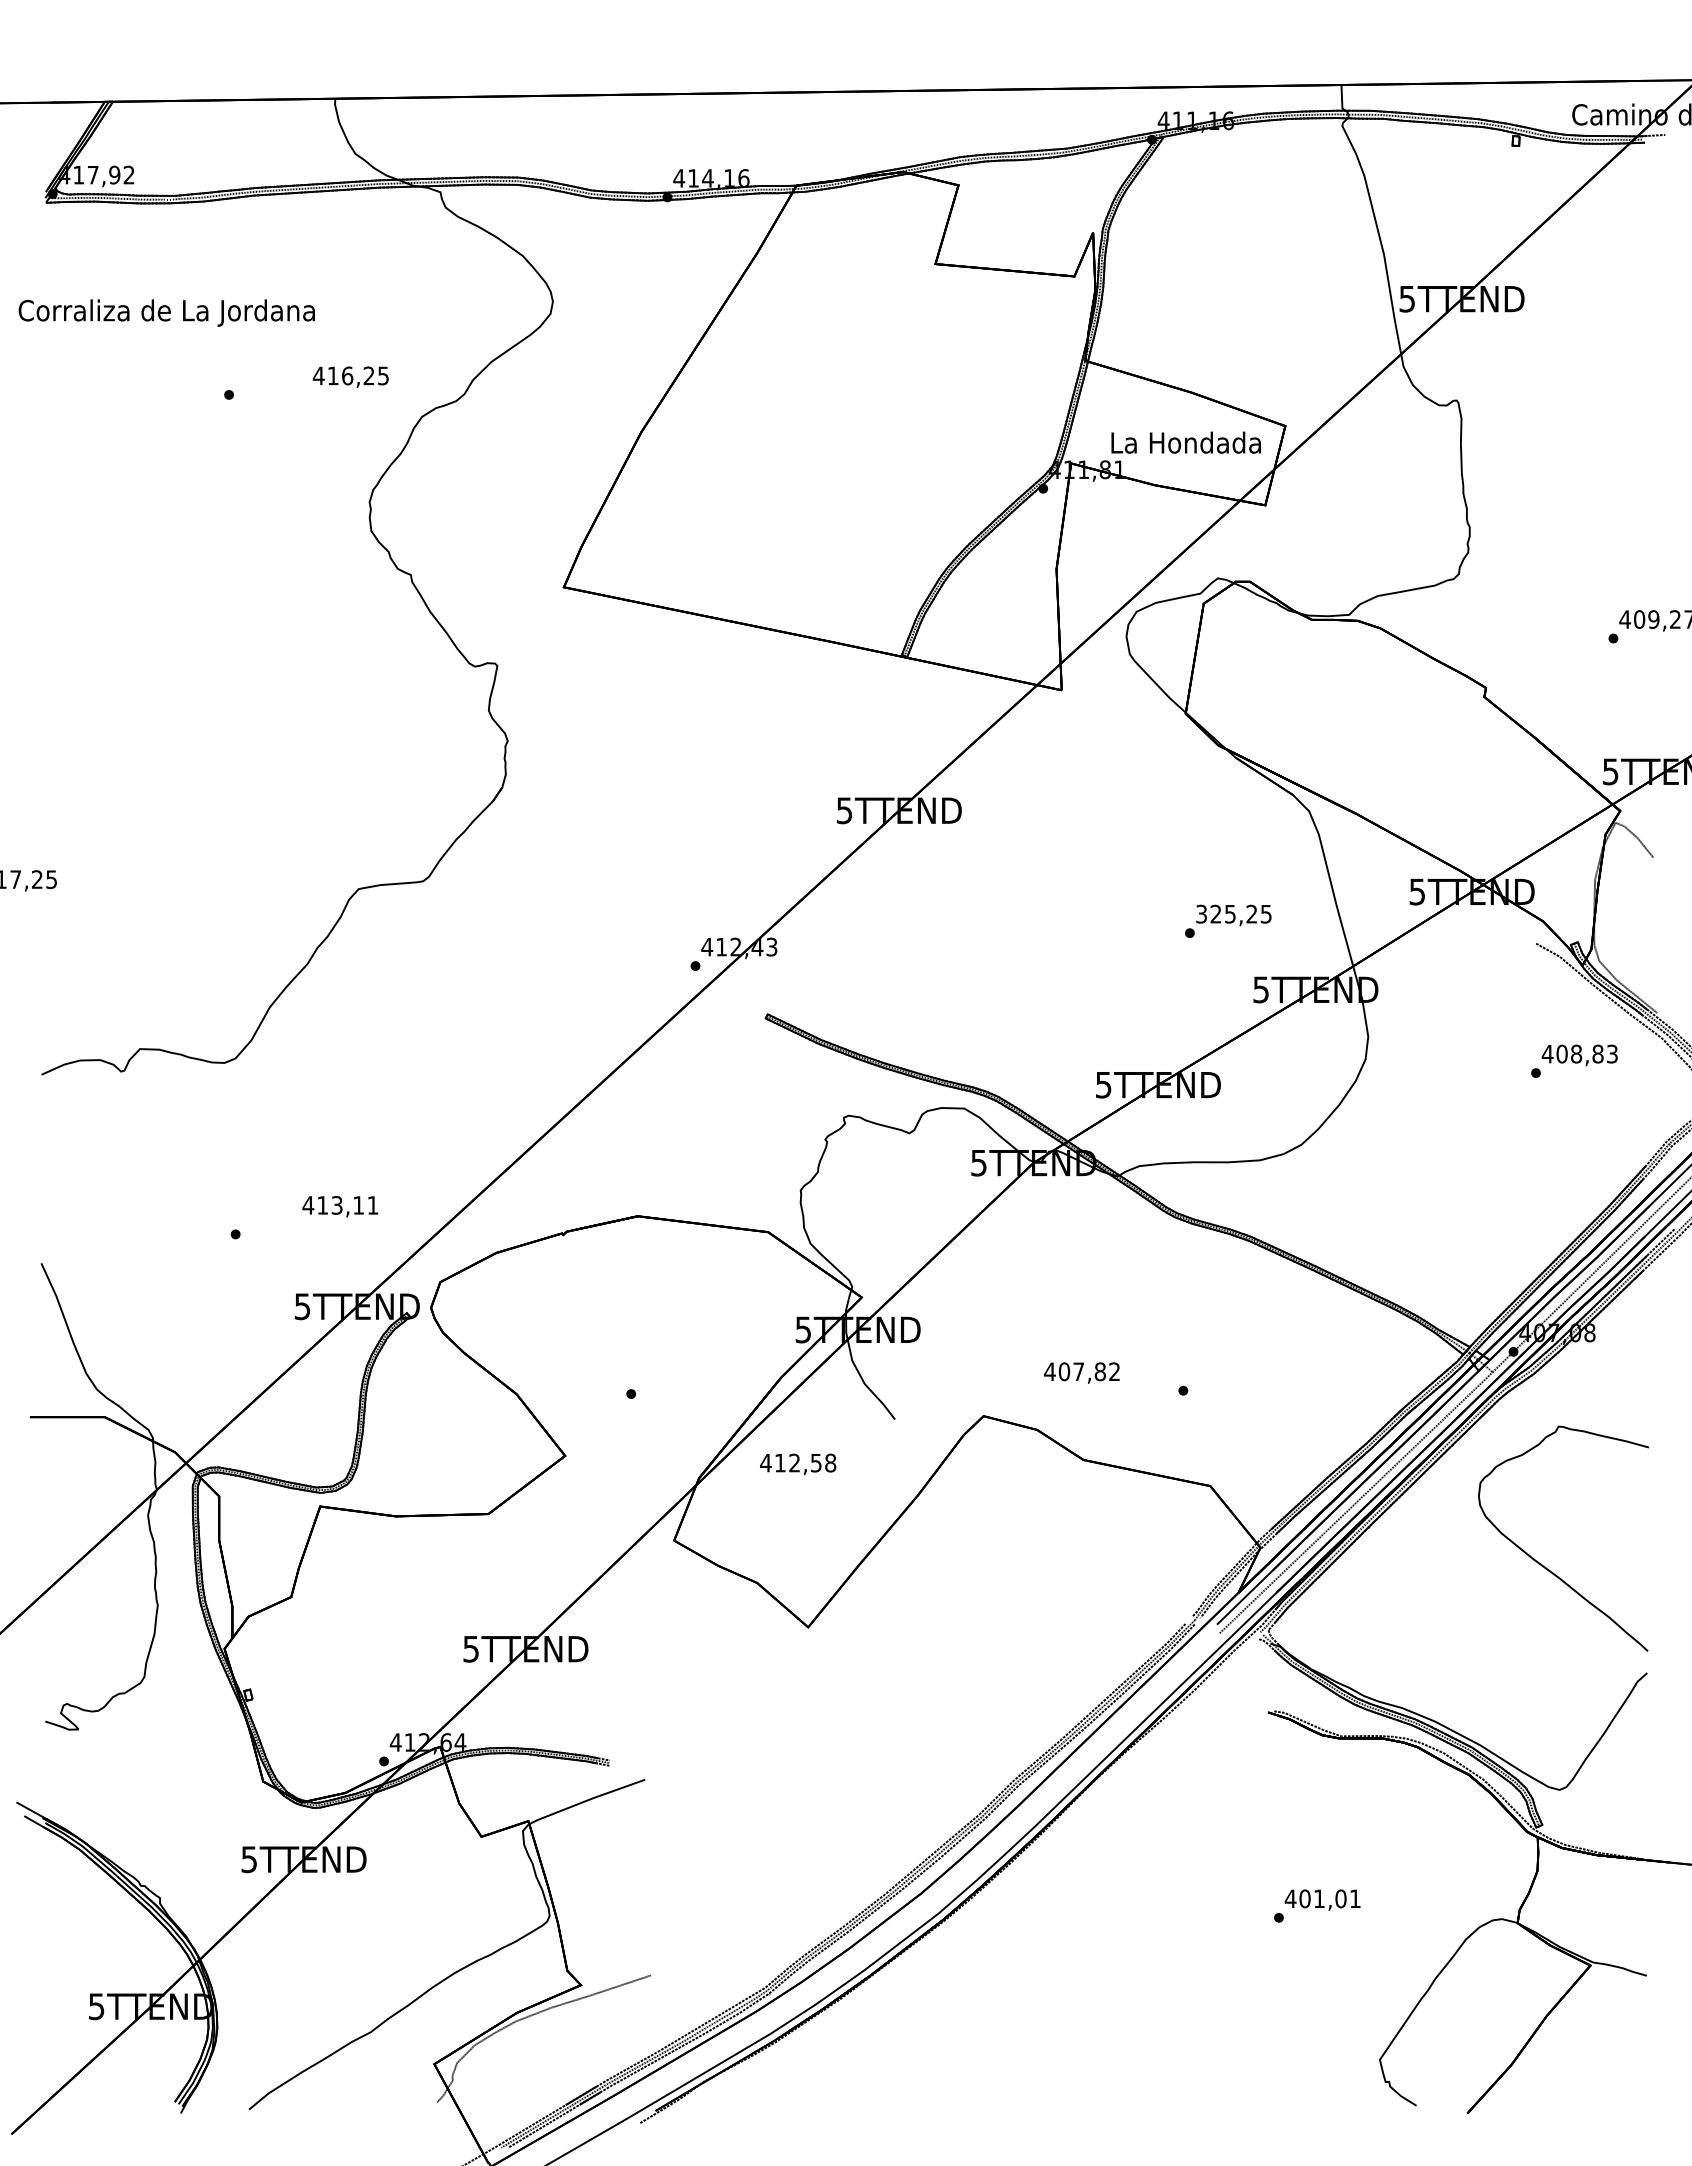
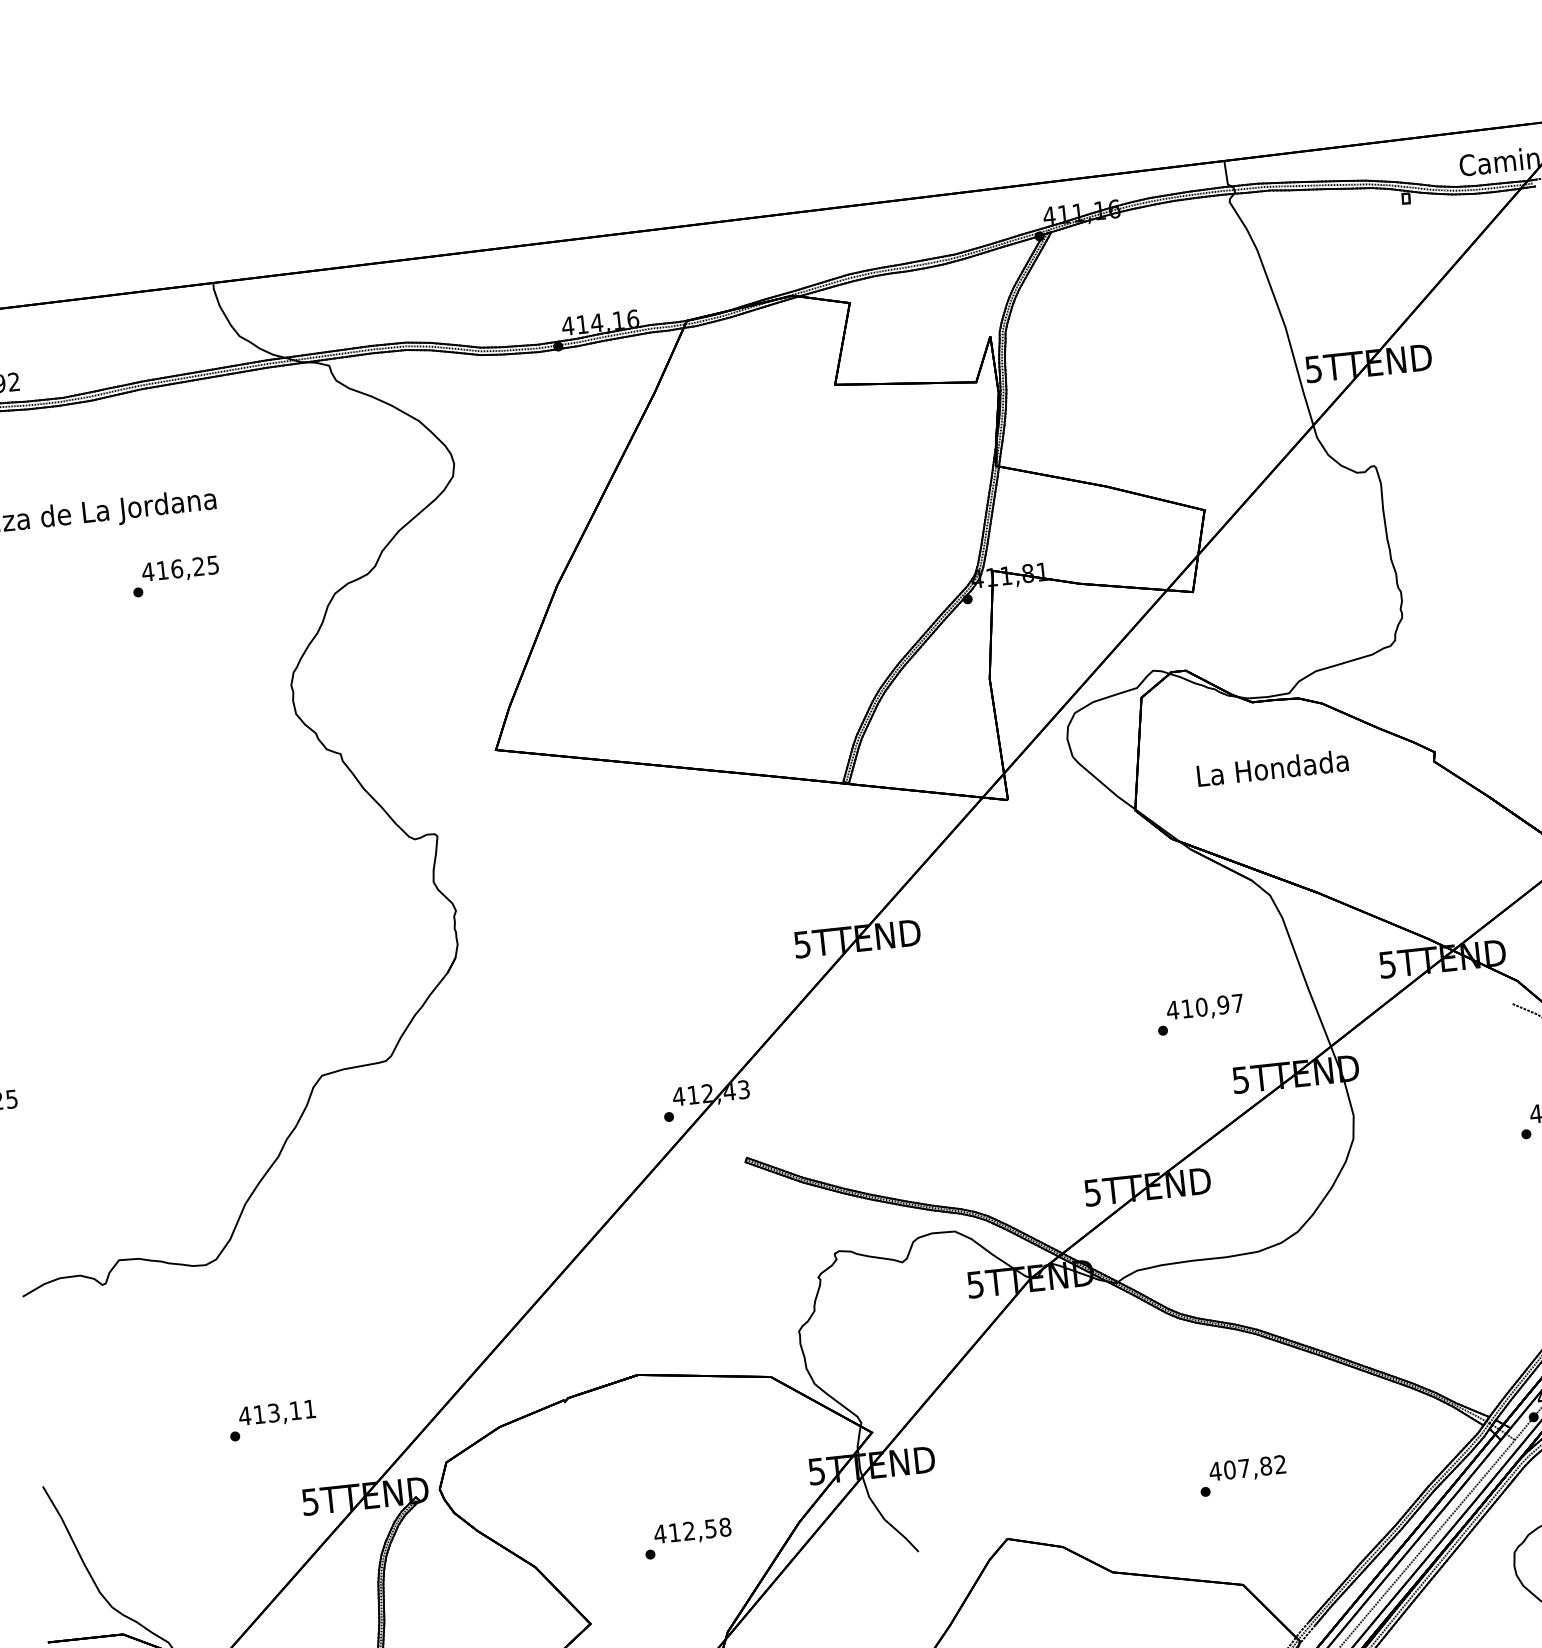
text: (350, 376) -> (180, 569), moved
text: (1185, 442) -> (1271, 768), moved
text: (1233, 913) -> (1204, 1006), 325,25 -> 410,97
text: (340, 1206) -> (277, 1413), moved
text: (1081, 1372) -> (1247, 1468), moved
text: (798, 1464) -> (693, 1532), moved

